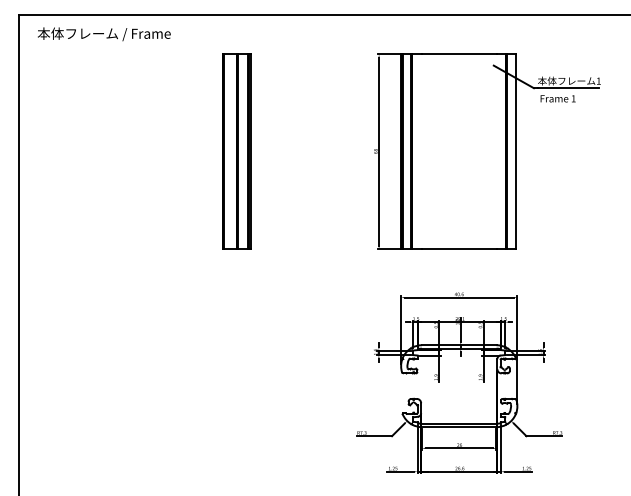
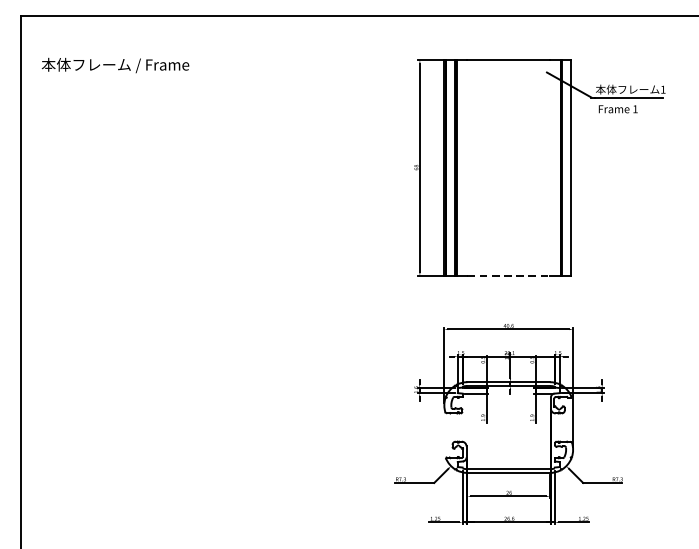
text: (104, 34) -> (115, 65), moved
part: (236, 151) -> (261, 167), removed
line: (459, 249) -> (508, 276), solid -> dashed

